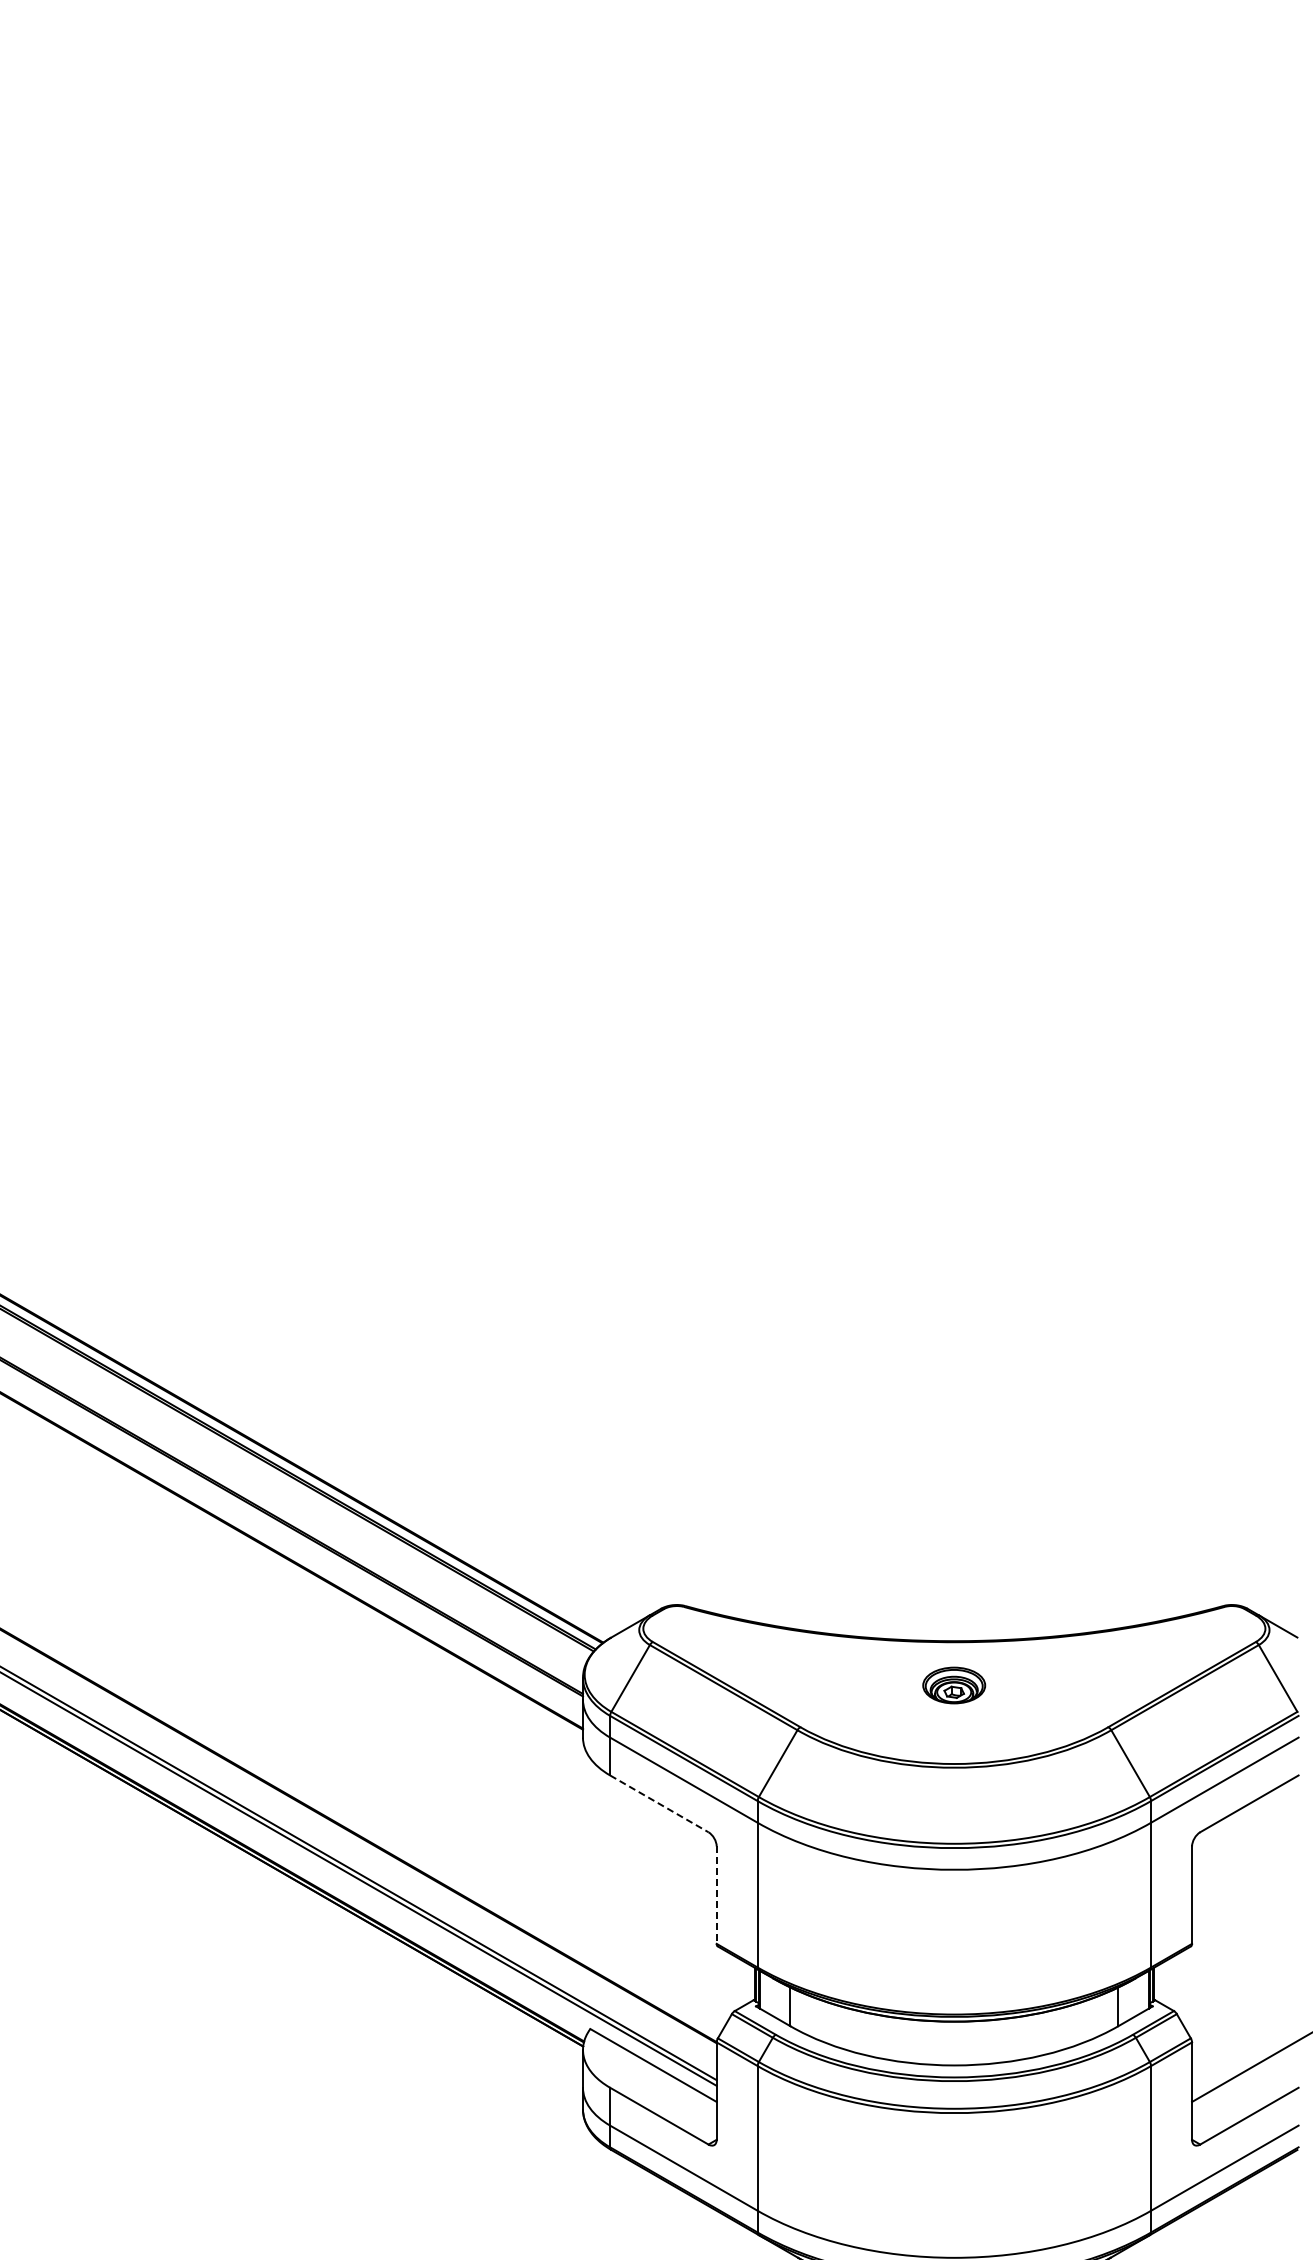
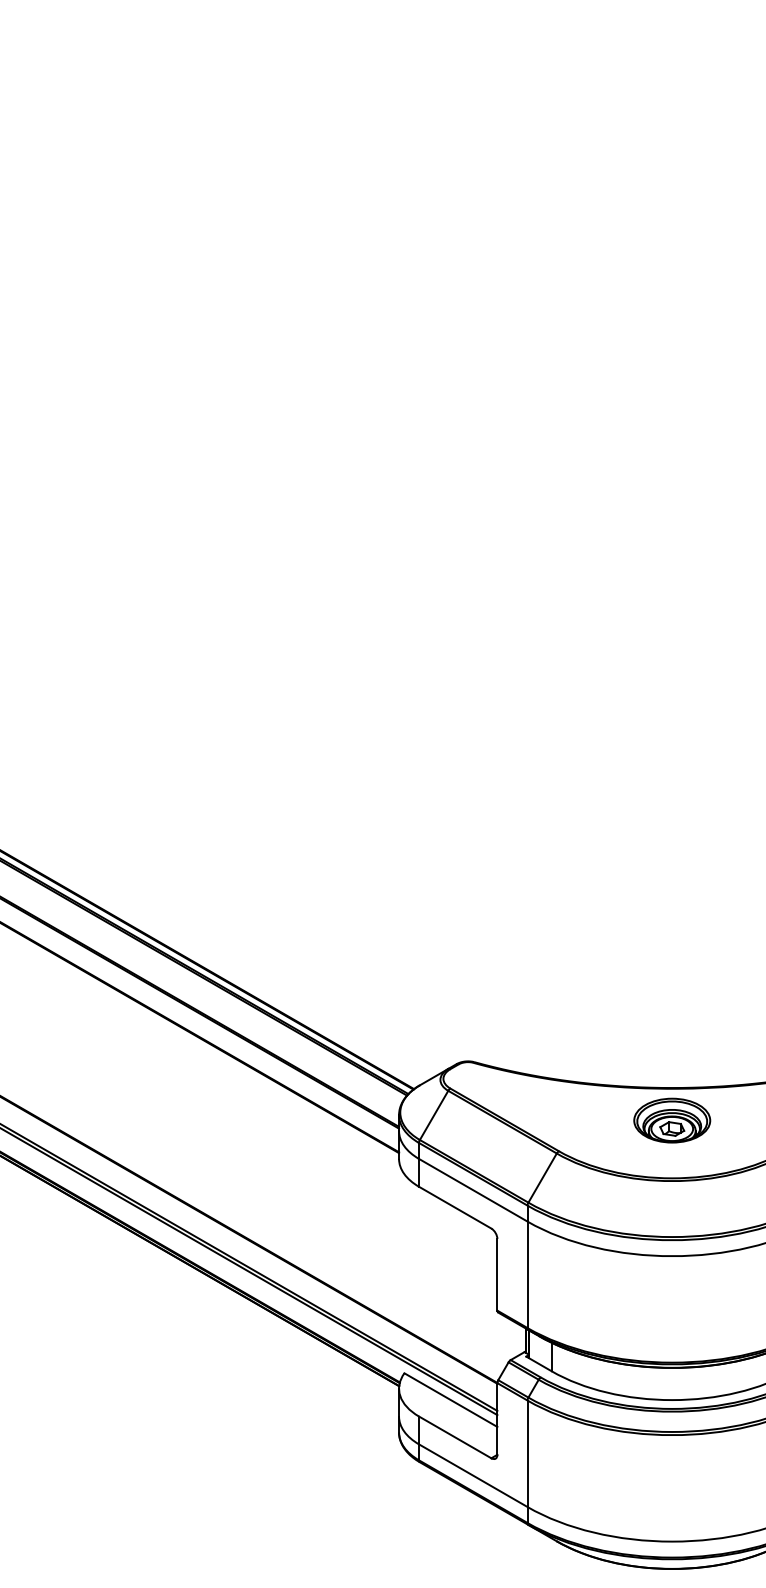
part: (953, 1685) -> (671, 1120), size x1.67
line: (659, 1803) -> (455, 1207), dashed -> solid
line: (716, 1895) -> (497, 1275), dashed -> solid

